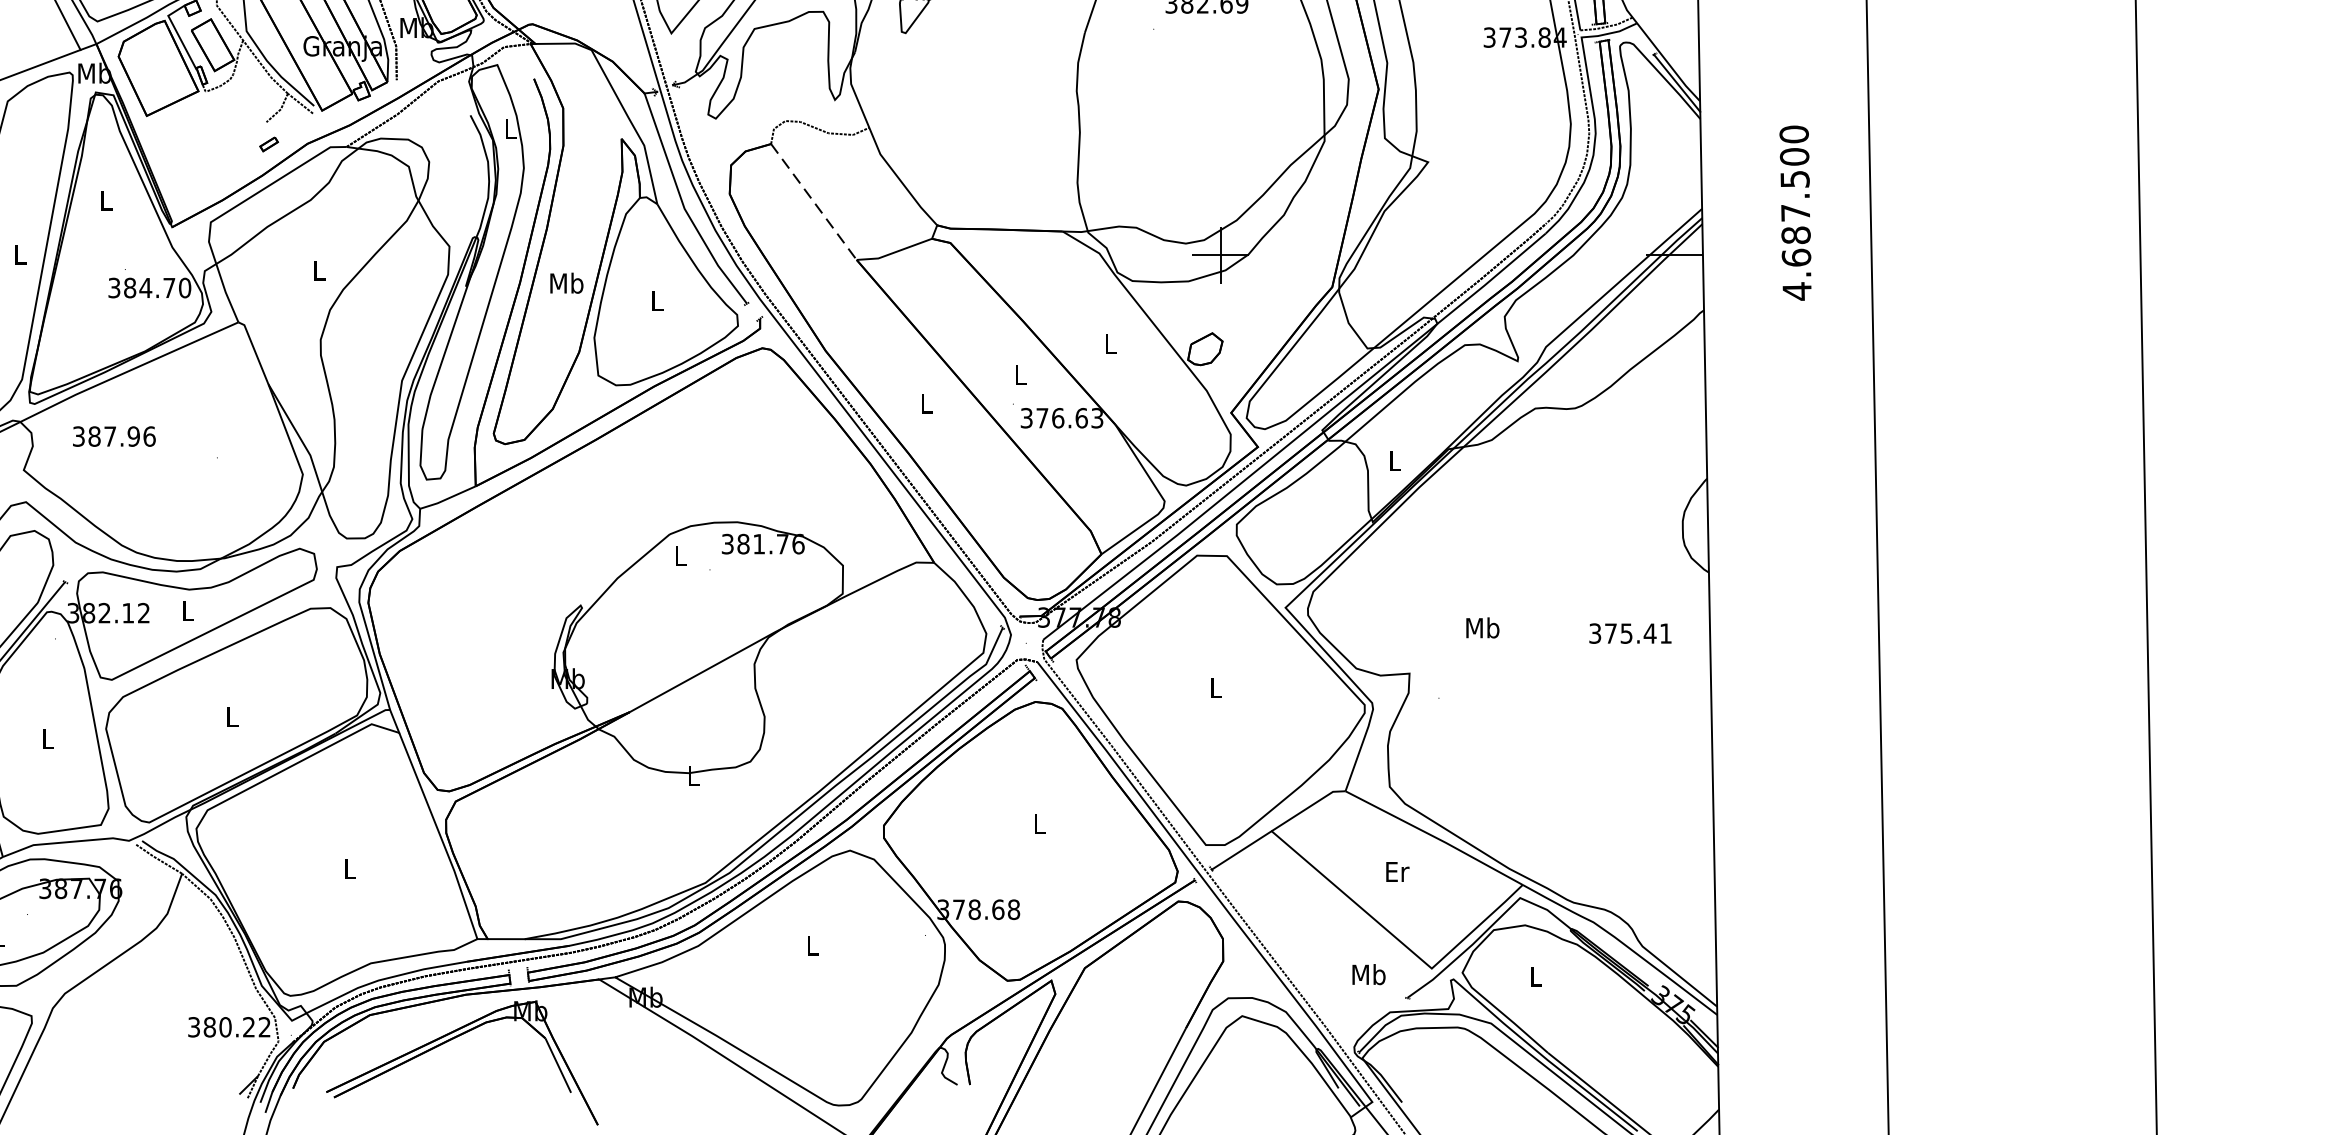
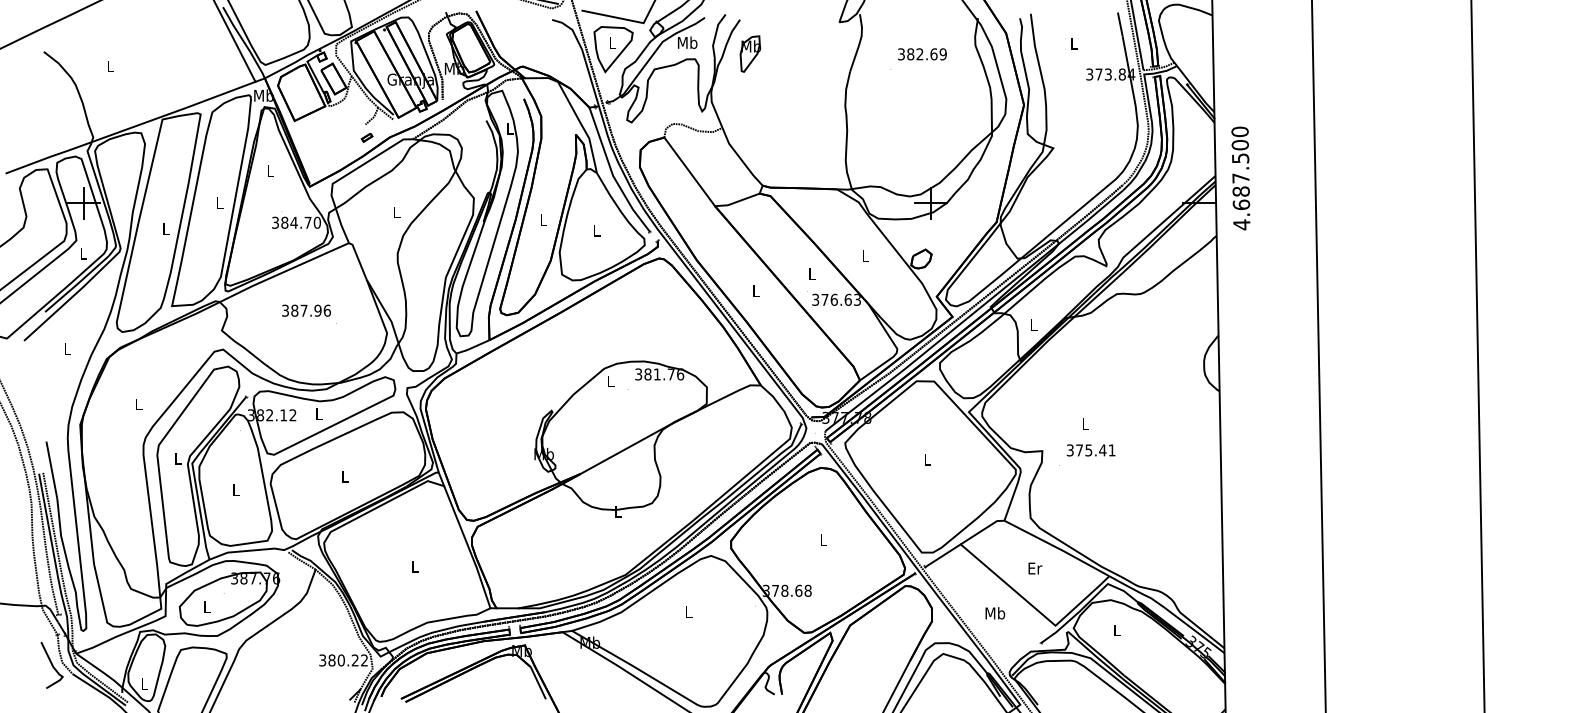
line: (813, 201) -> (689, 171), dashed -> solid
text: (1794, 213) -> (1240, 178), moved
text: (566, 282) -> (543, 219), Mb -> L
text: (114, 436) -> (306, 310), moved
text: (1482, 627) -> (1085, 423), Mb -> L
text: (1629, 633) -> (1090, 450), moved
text: (1369, 974) -> (995, 613), moved

